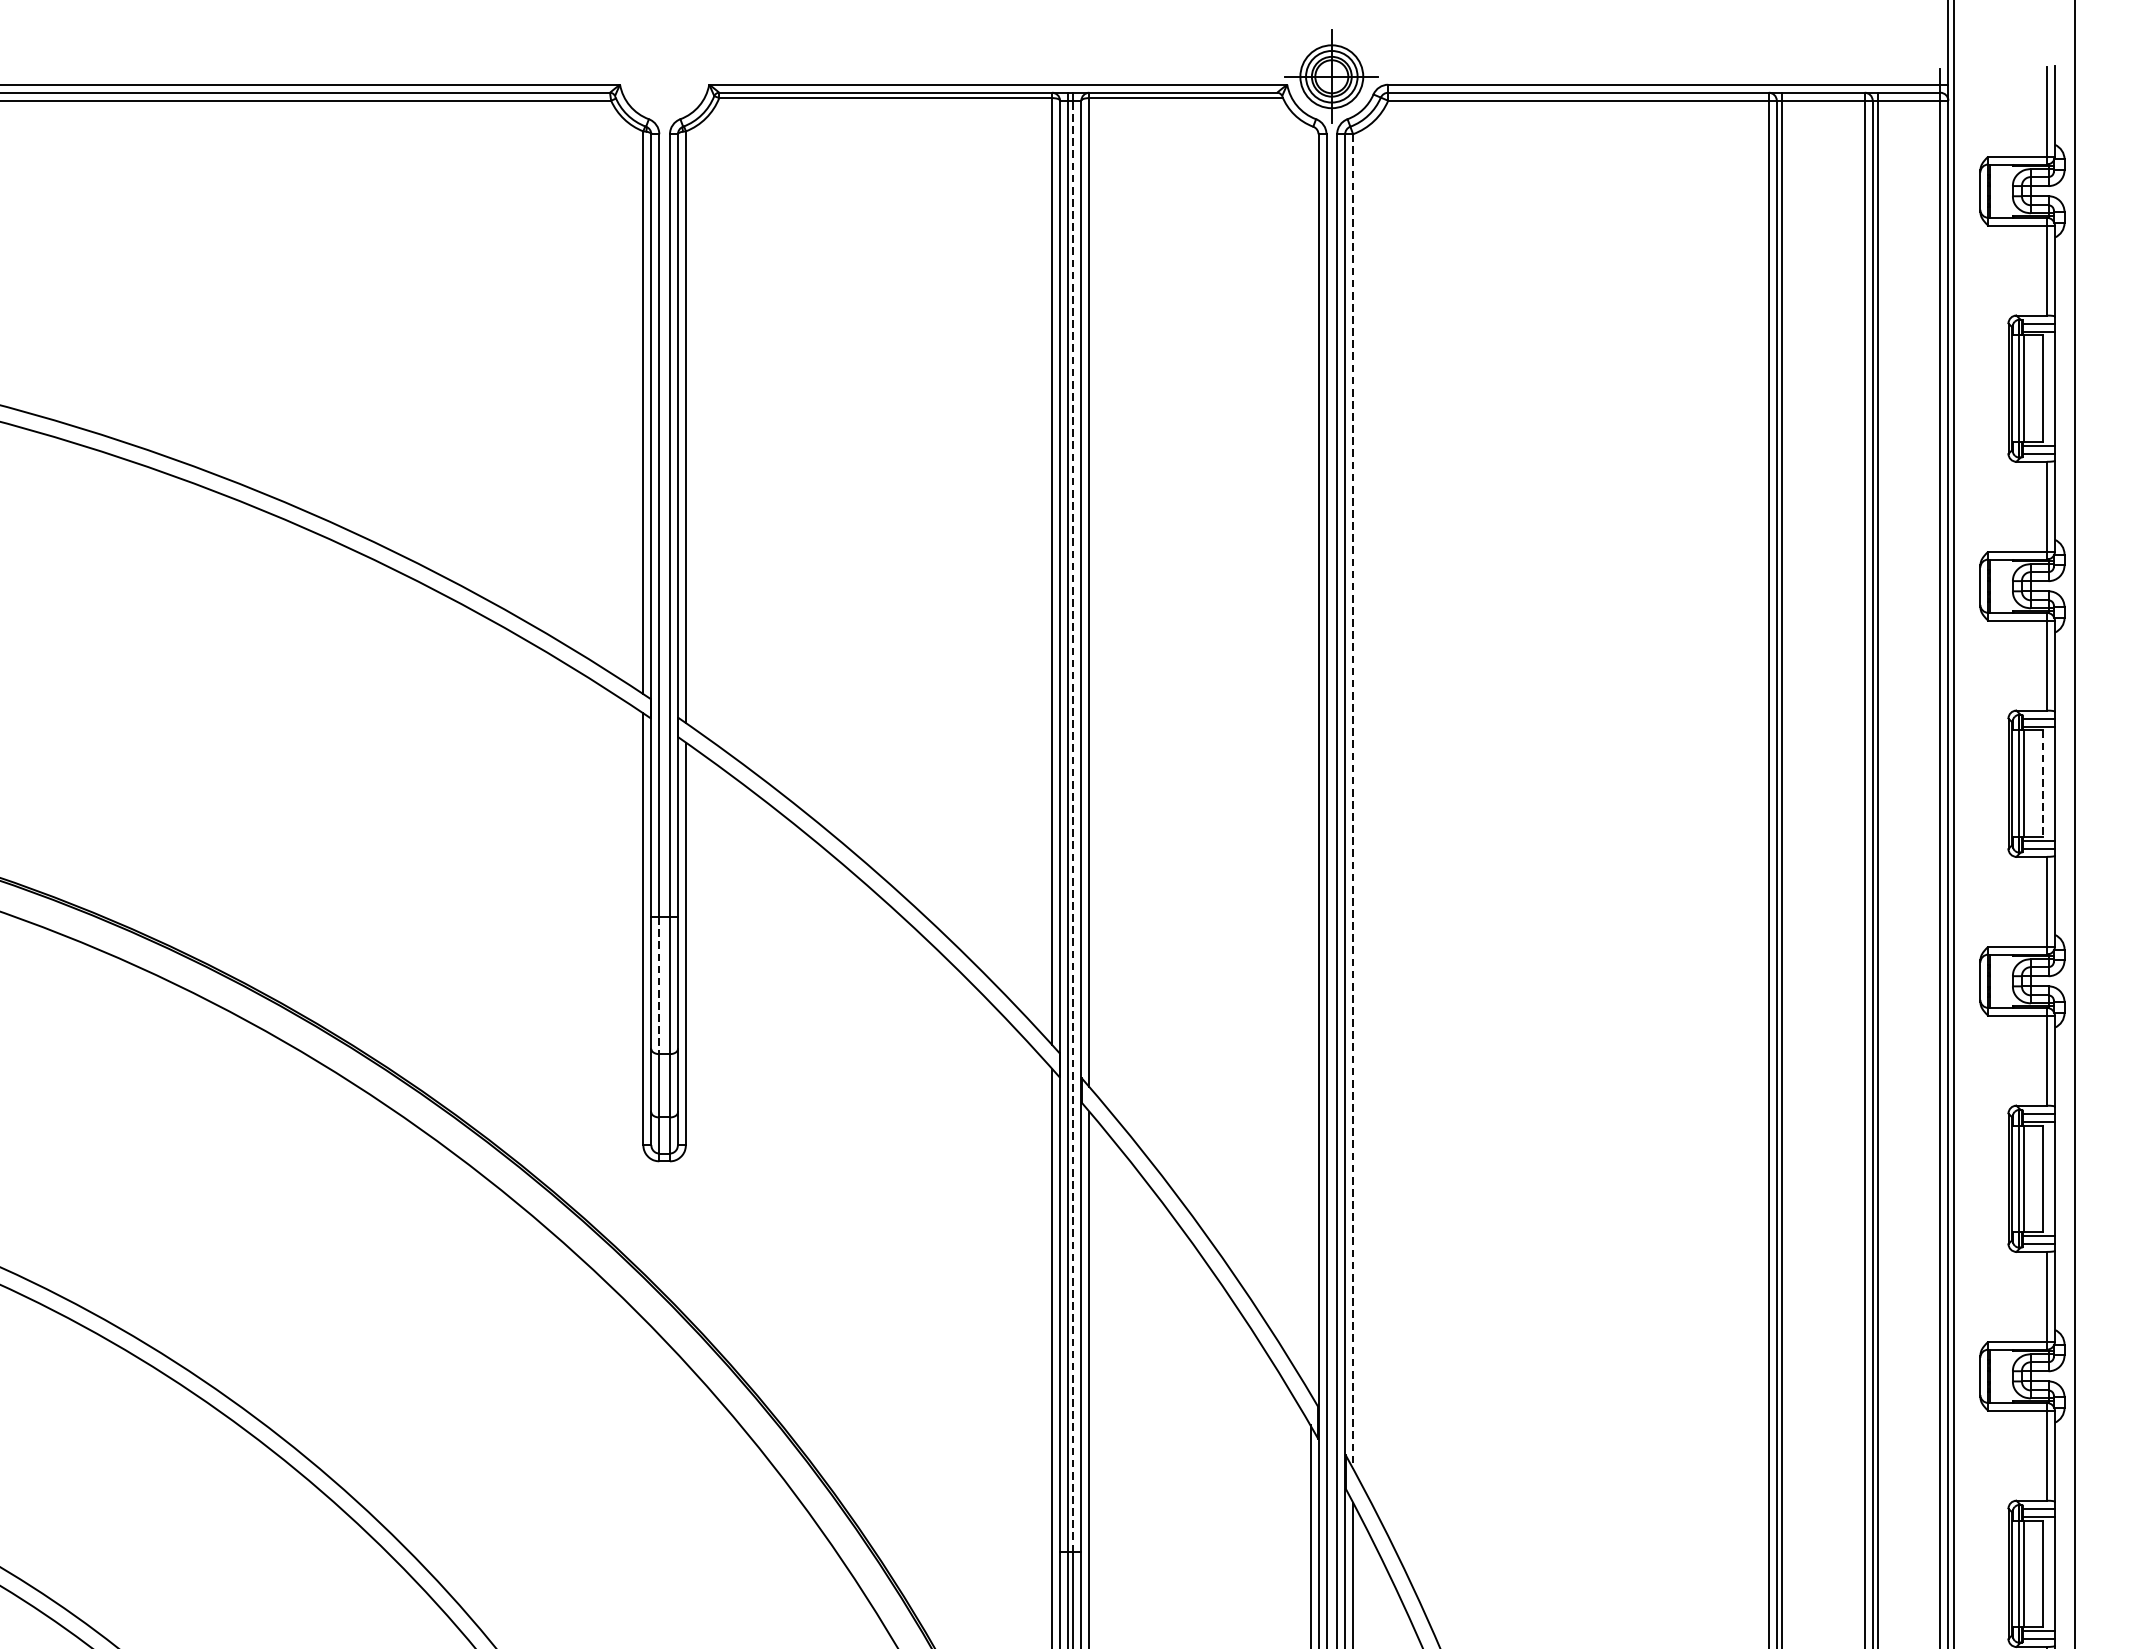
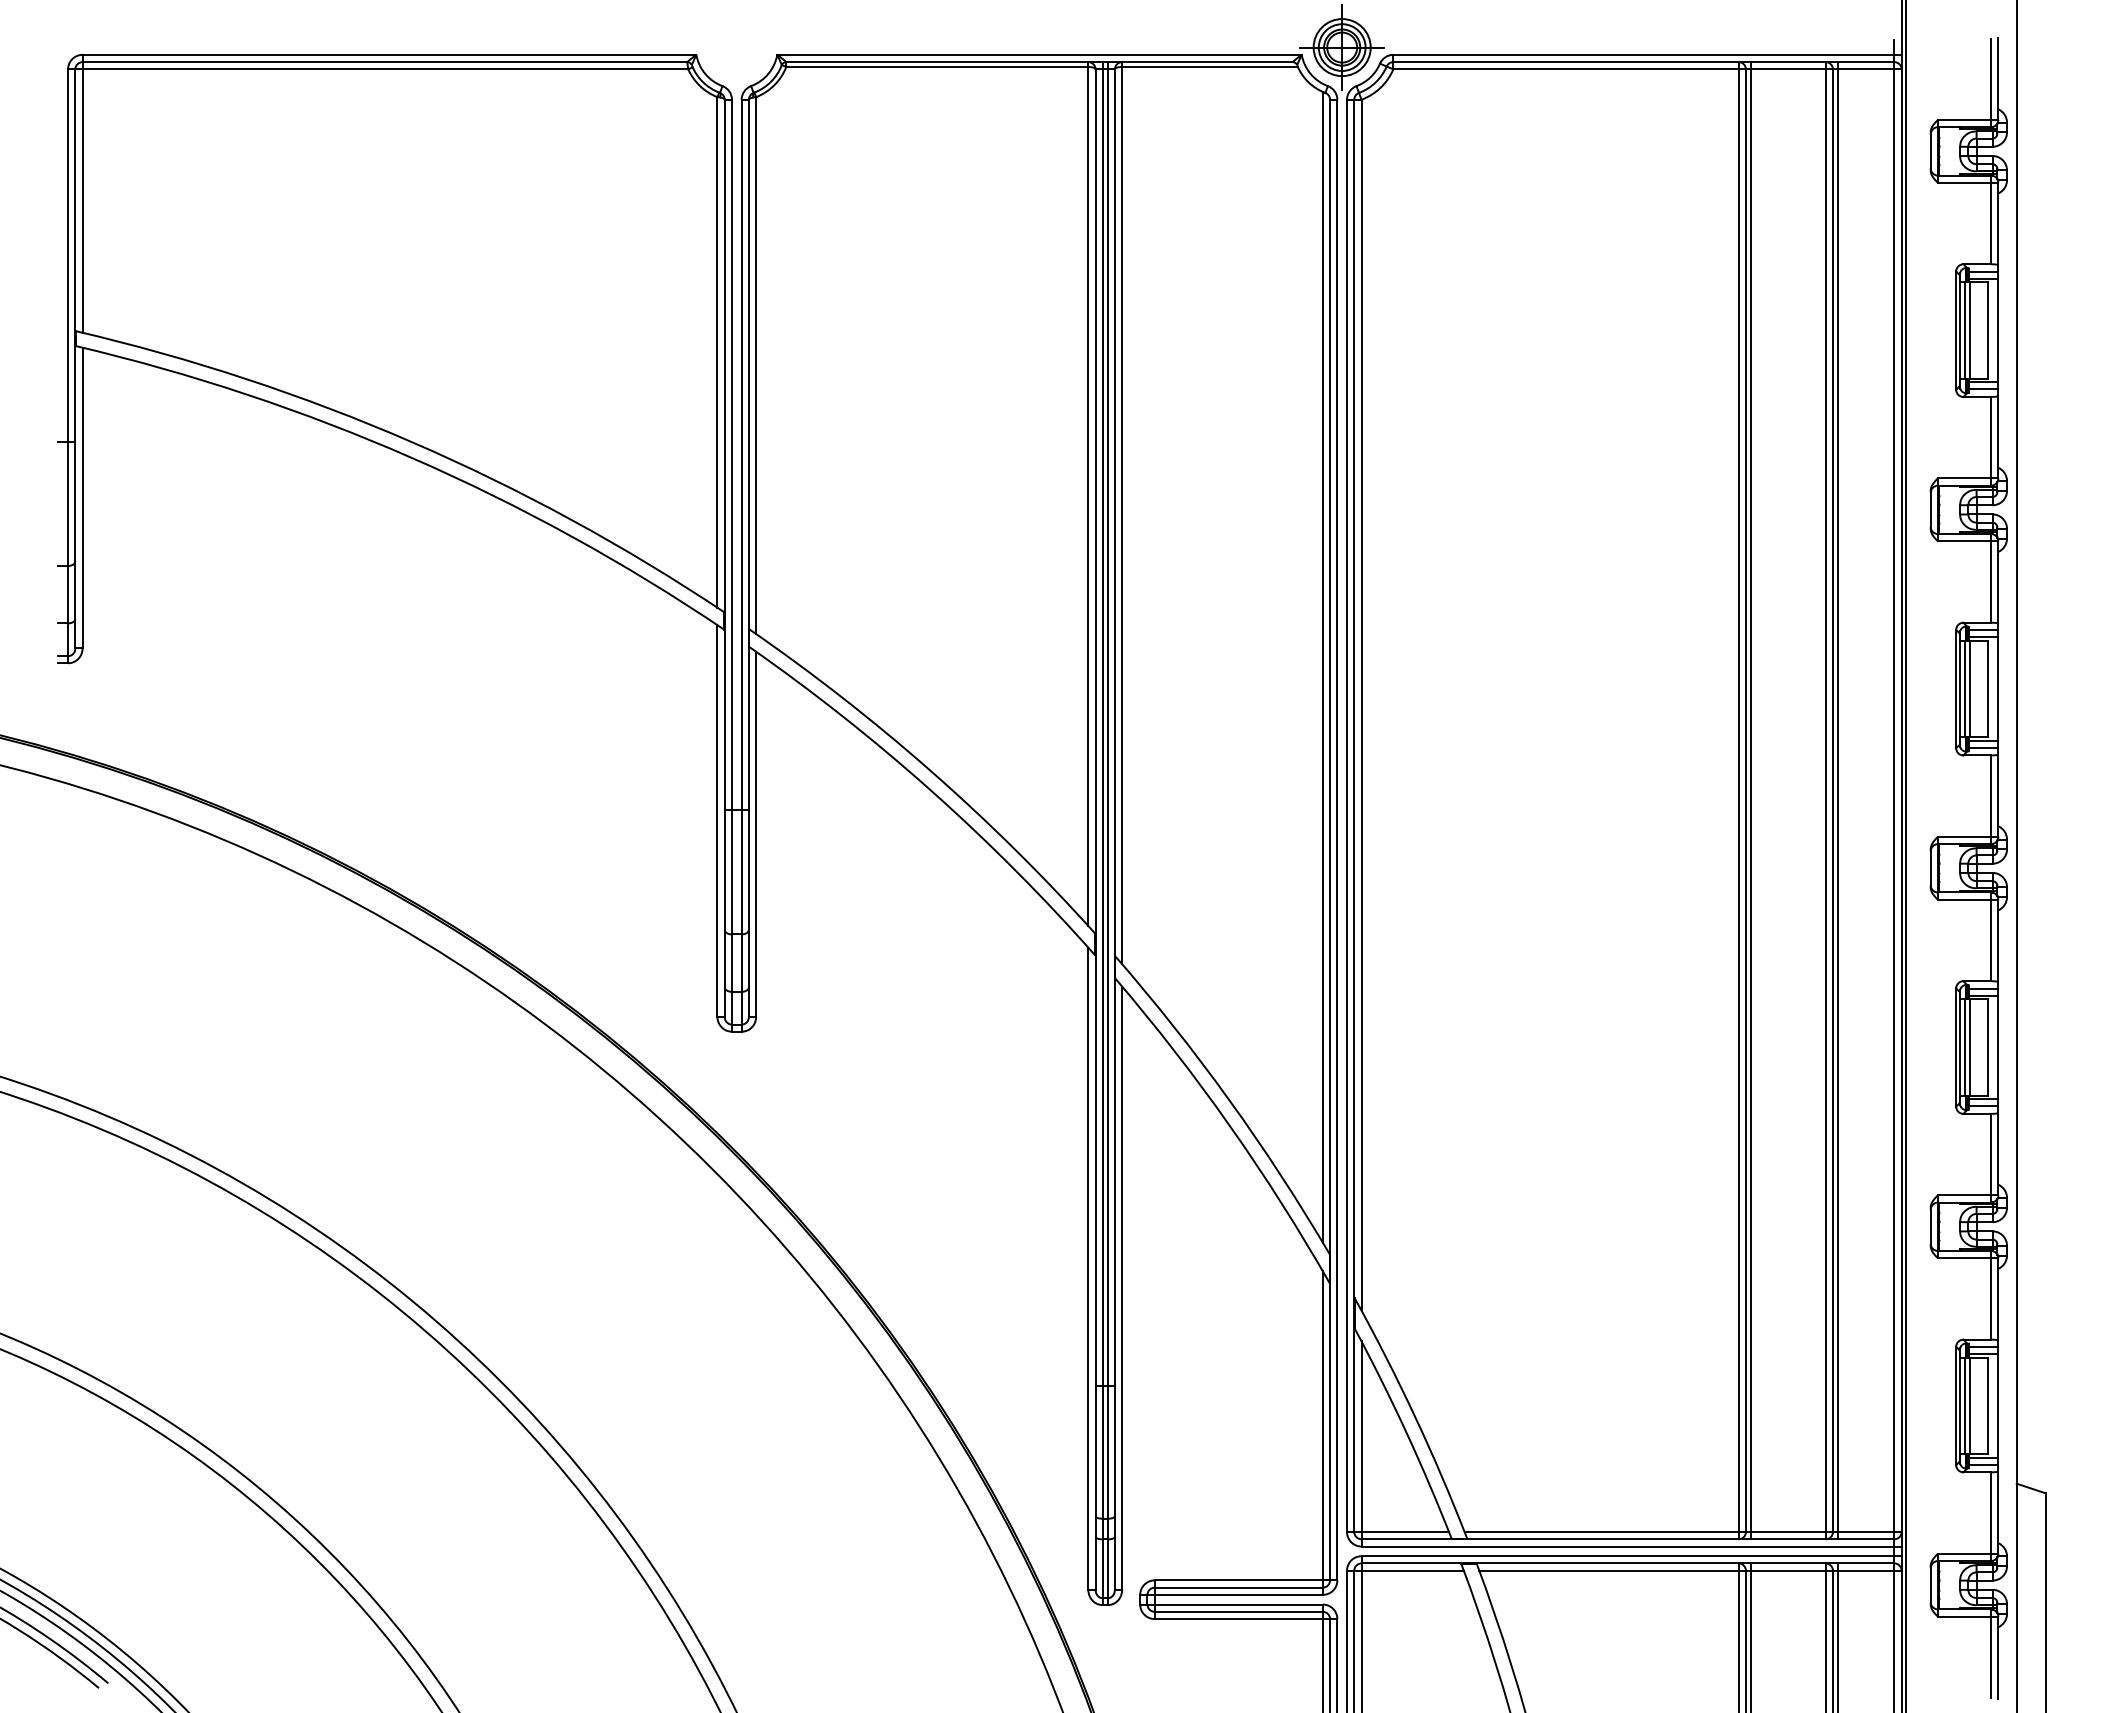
line: (1310, 758) -> (1322, 666), added
line: (2043, 784) -> (1987, 689), dashed -> solid
line: (1353, 801) -> (1361, 705), dashed -> solid
line: (1073, 826) -> (1107, 727), dashed -> solid
line: (658, 985) -> (731, 872), dashed -> solid

